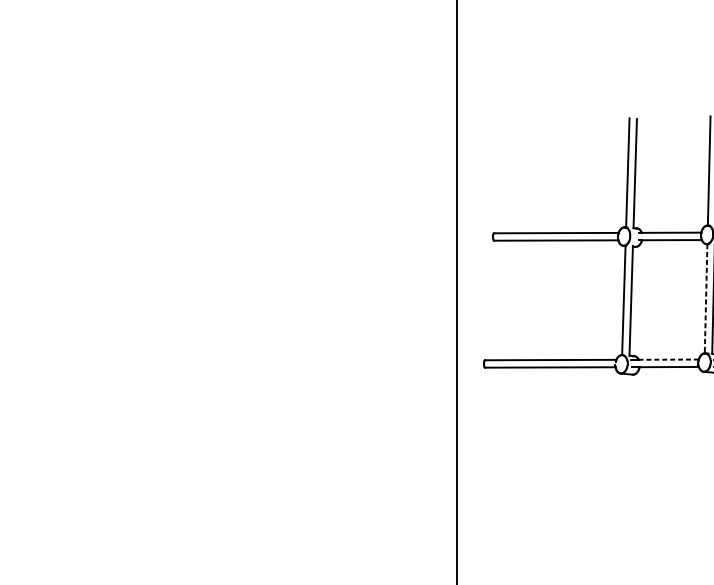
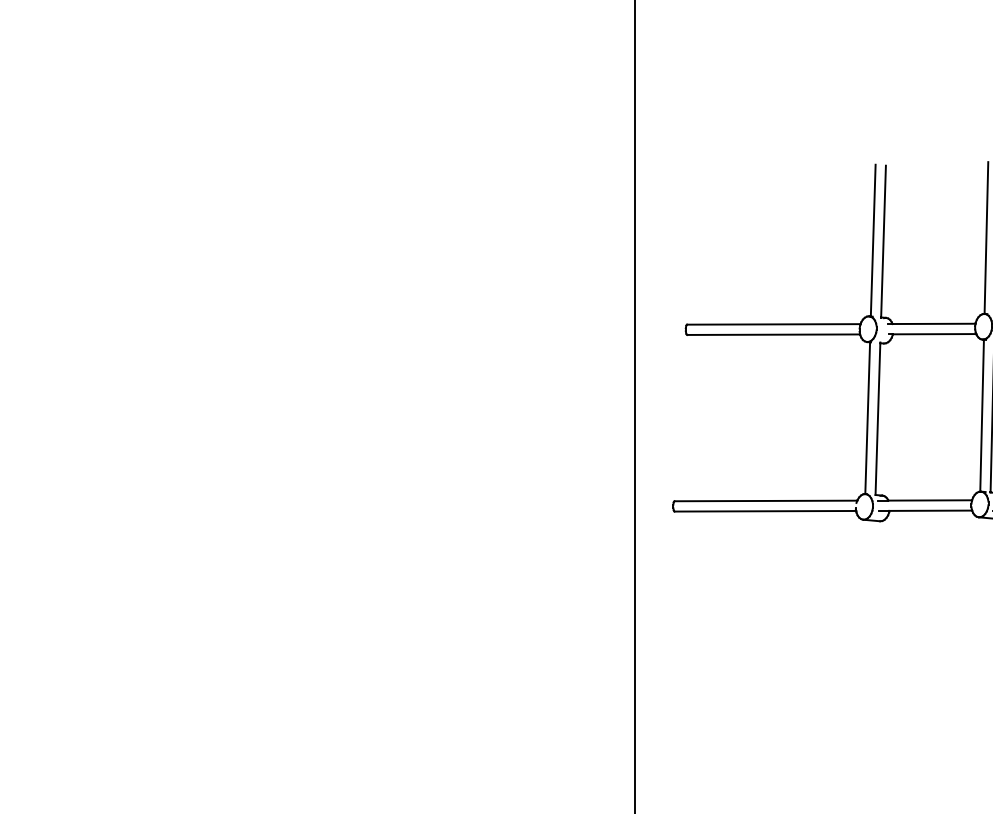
line: (706, 299) -> (982, 416), dashed -> solid
line: (669, 359) -> (930, 500), dashed -> solid

